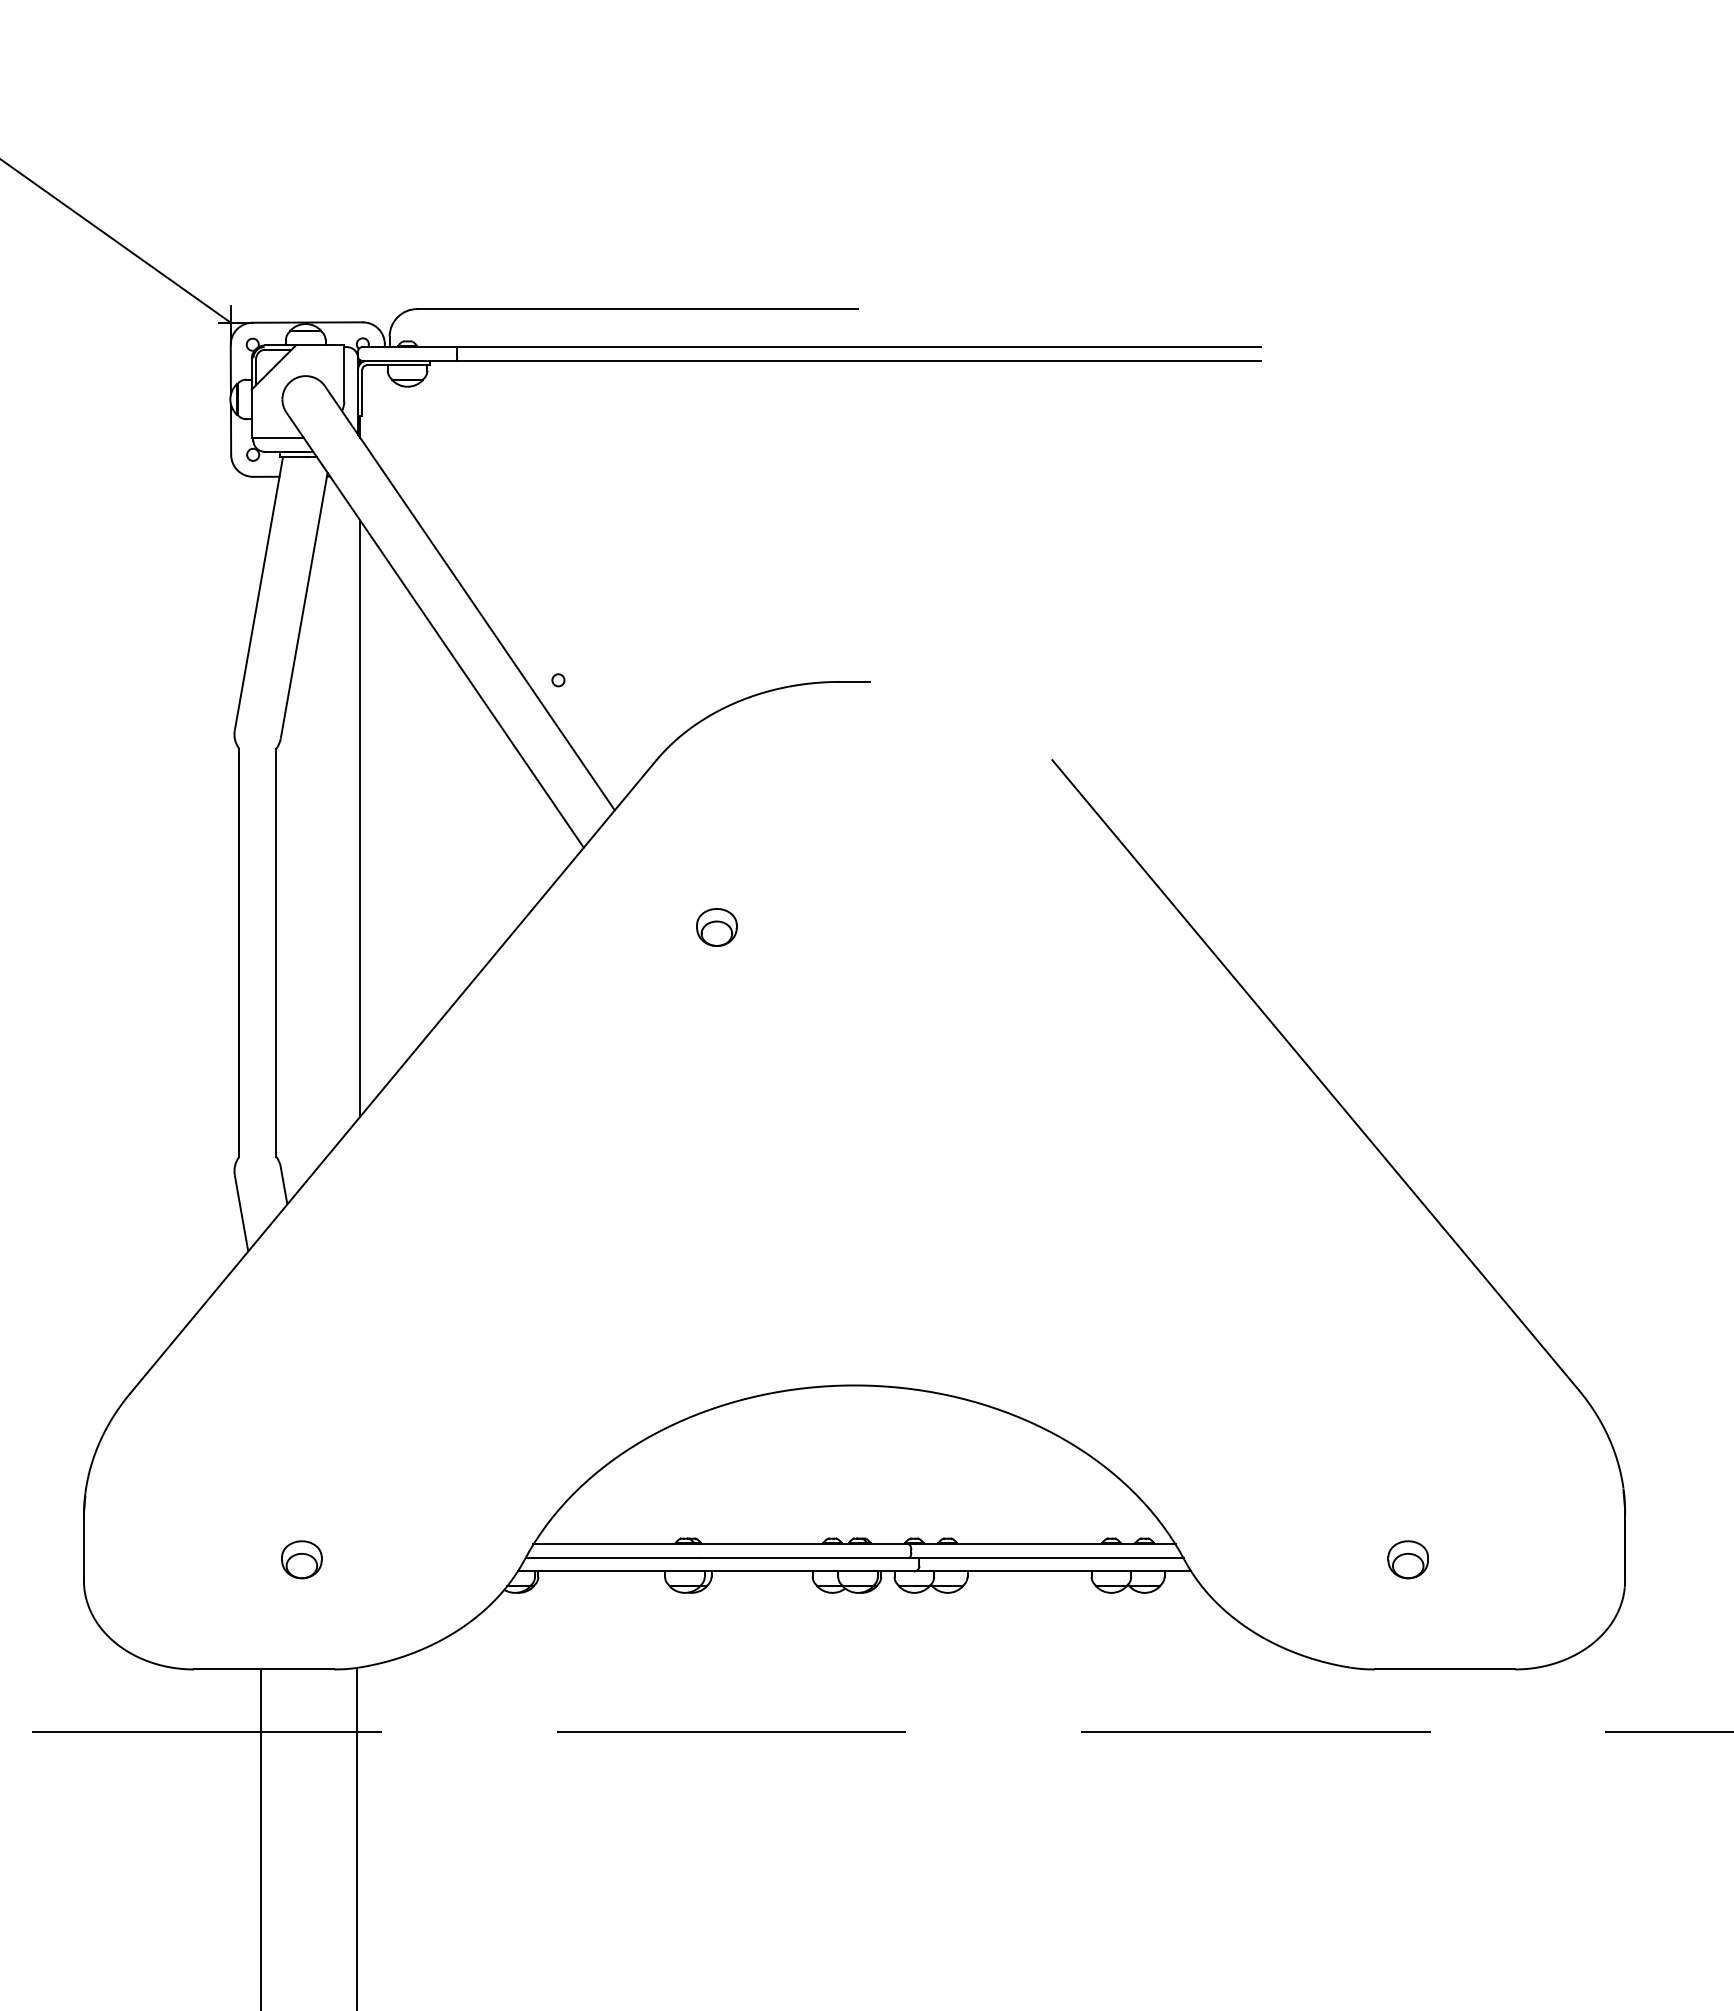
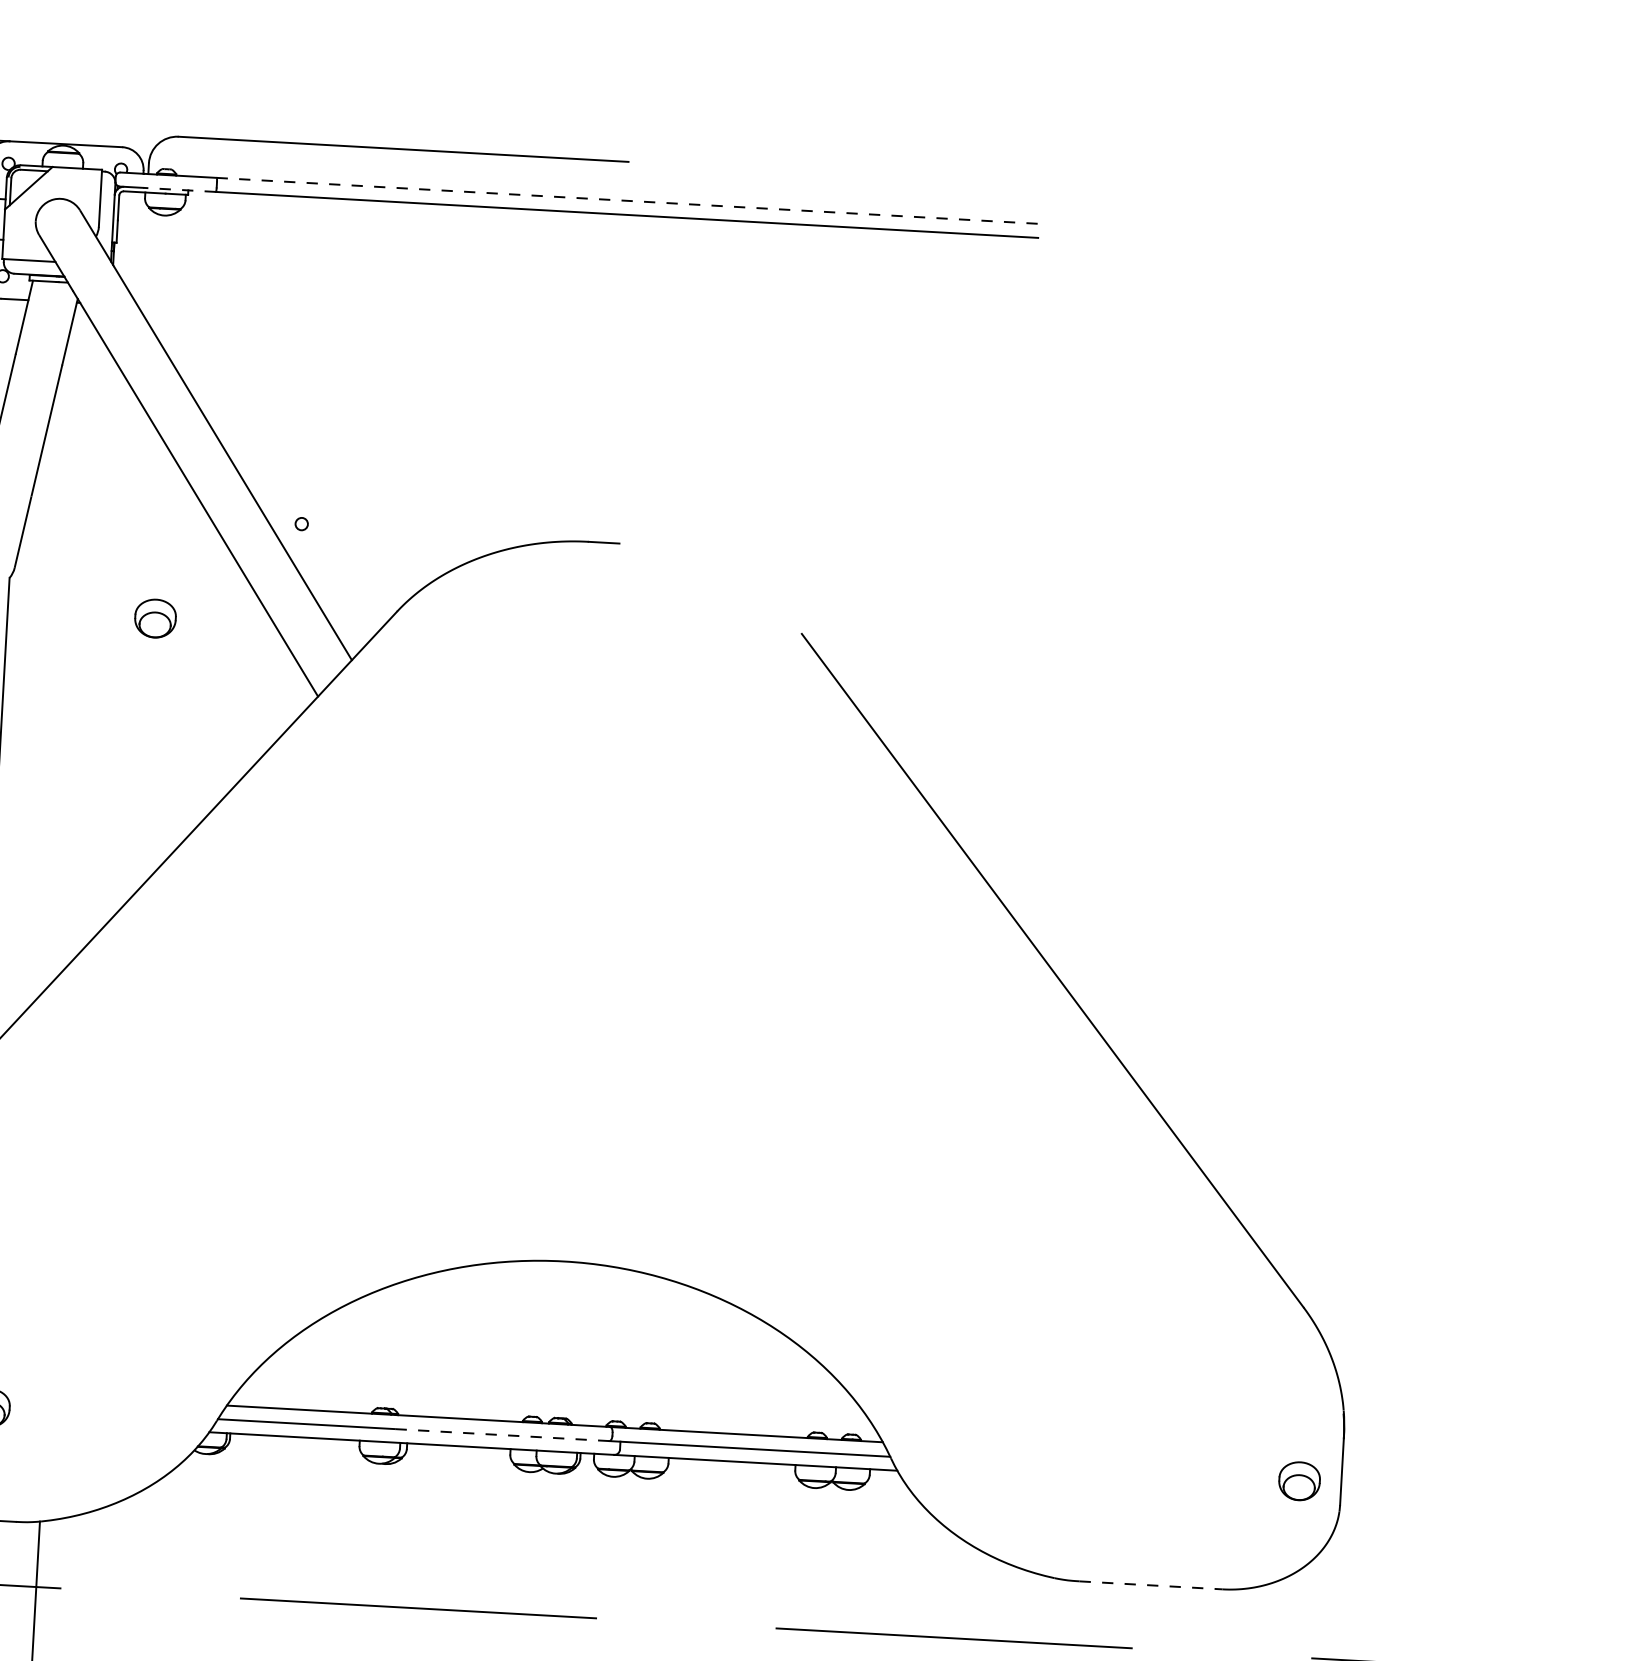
line: (859, 347) -> (628, 201), solid -> dashed
line: (420, 360) -> (179, 189), solid -> dashed
line: (360, 818) -> (91, 653), removed
part: (716, 927) -> (155, 618), moved
line: (803, 1558) -> (501, 1435), solid -> dashed
part: (1407, 1559) -> (1298, 1480), moved
line: (1445, 1669) -> (1151, 1585), solid -> dashed

